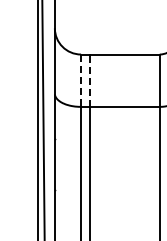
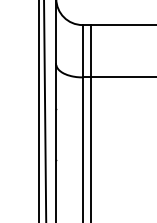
line: (89, 80) -> (90, 51), dashed -> solid
line: (81, 81) -> (82, 52), dashed -> solid

